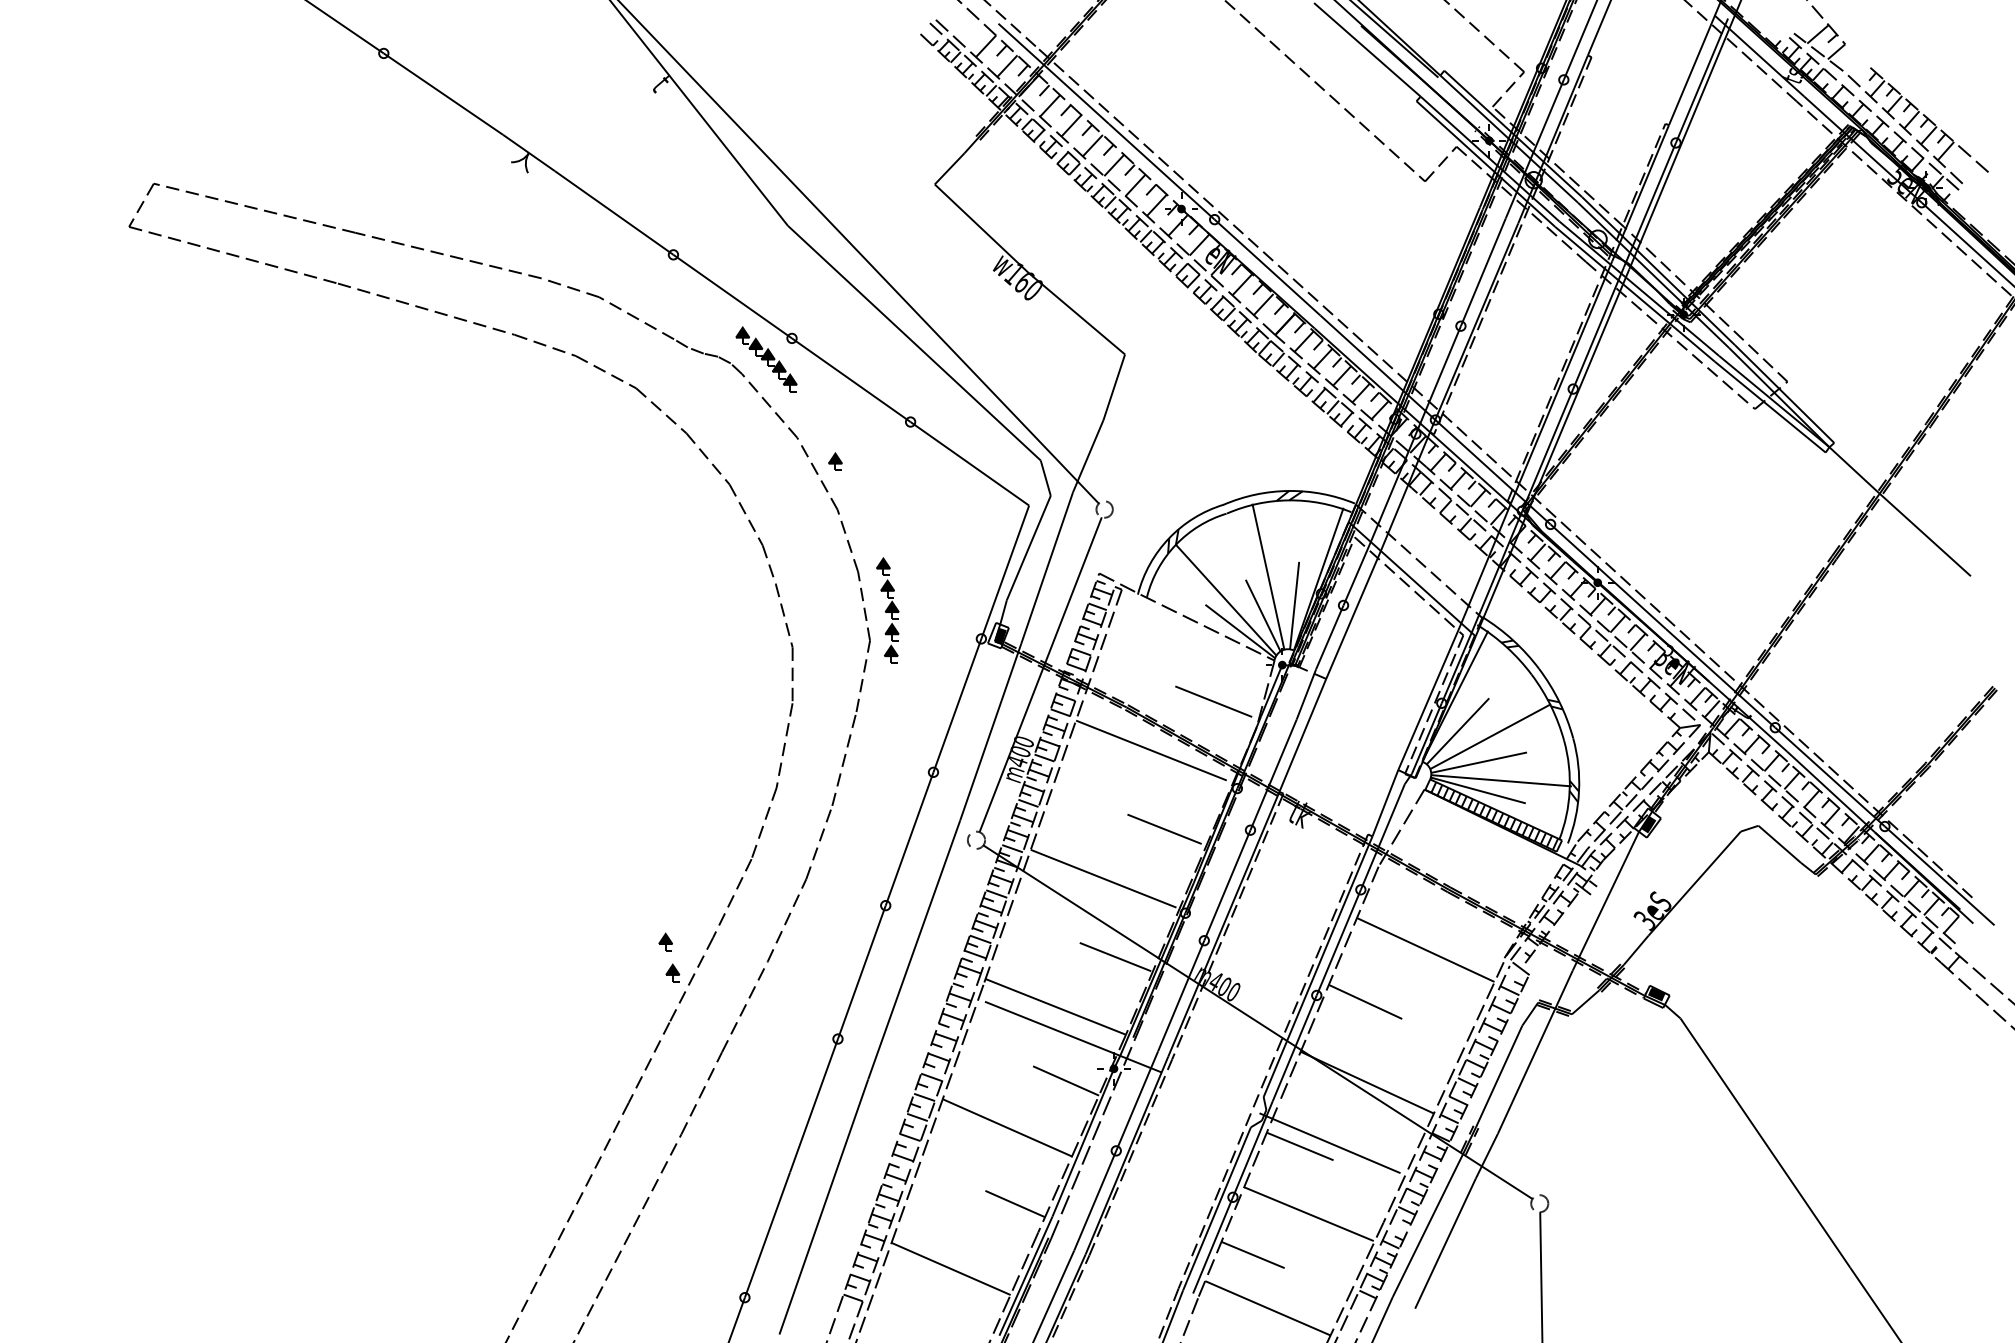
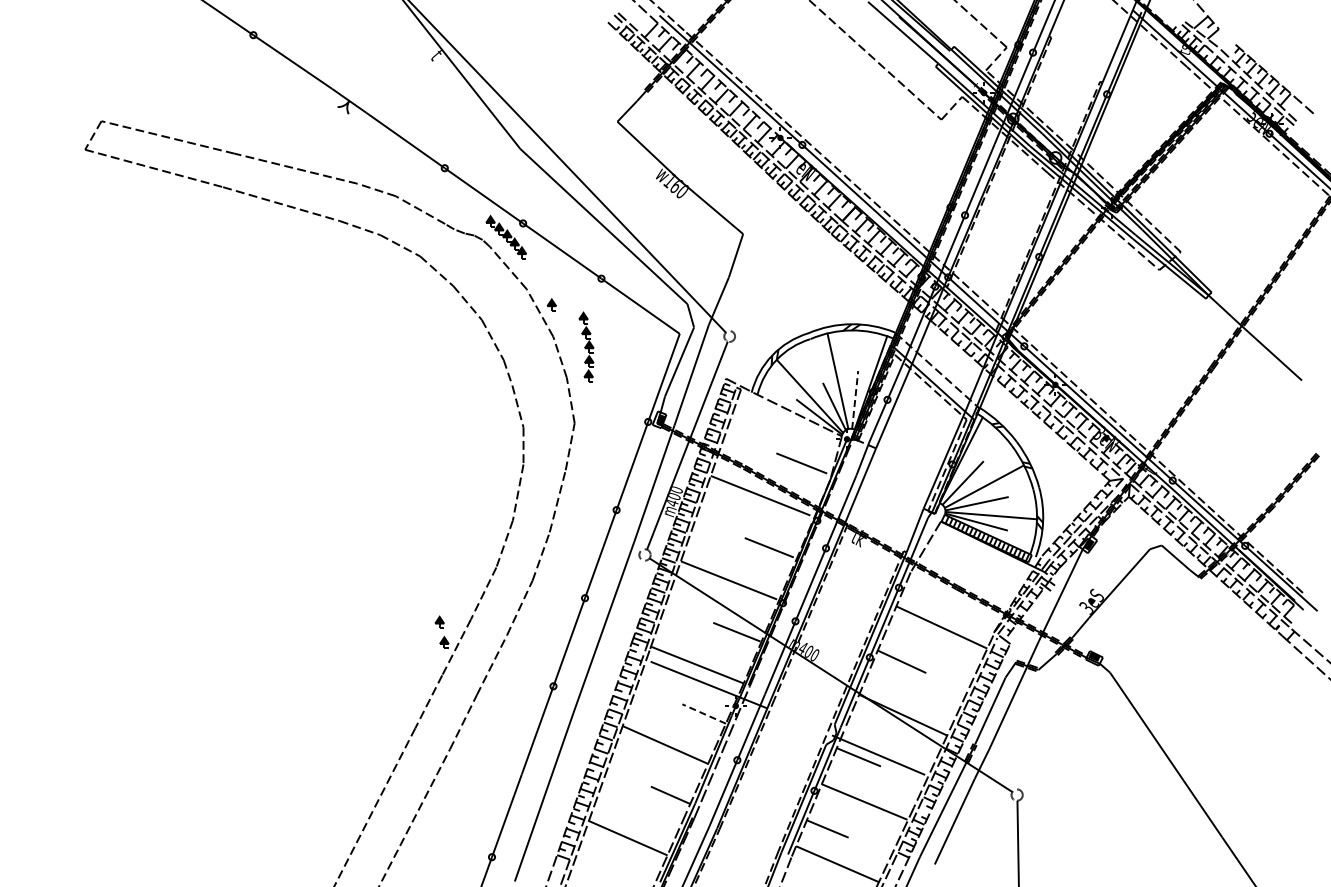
line: (1295, 604) -> (855, 399), solid -> dashed
part: (887, 609) -> (586, 346), moved
line: (1066, 1081) -> (704, 714), solid -> dashed

